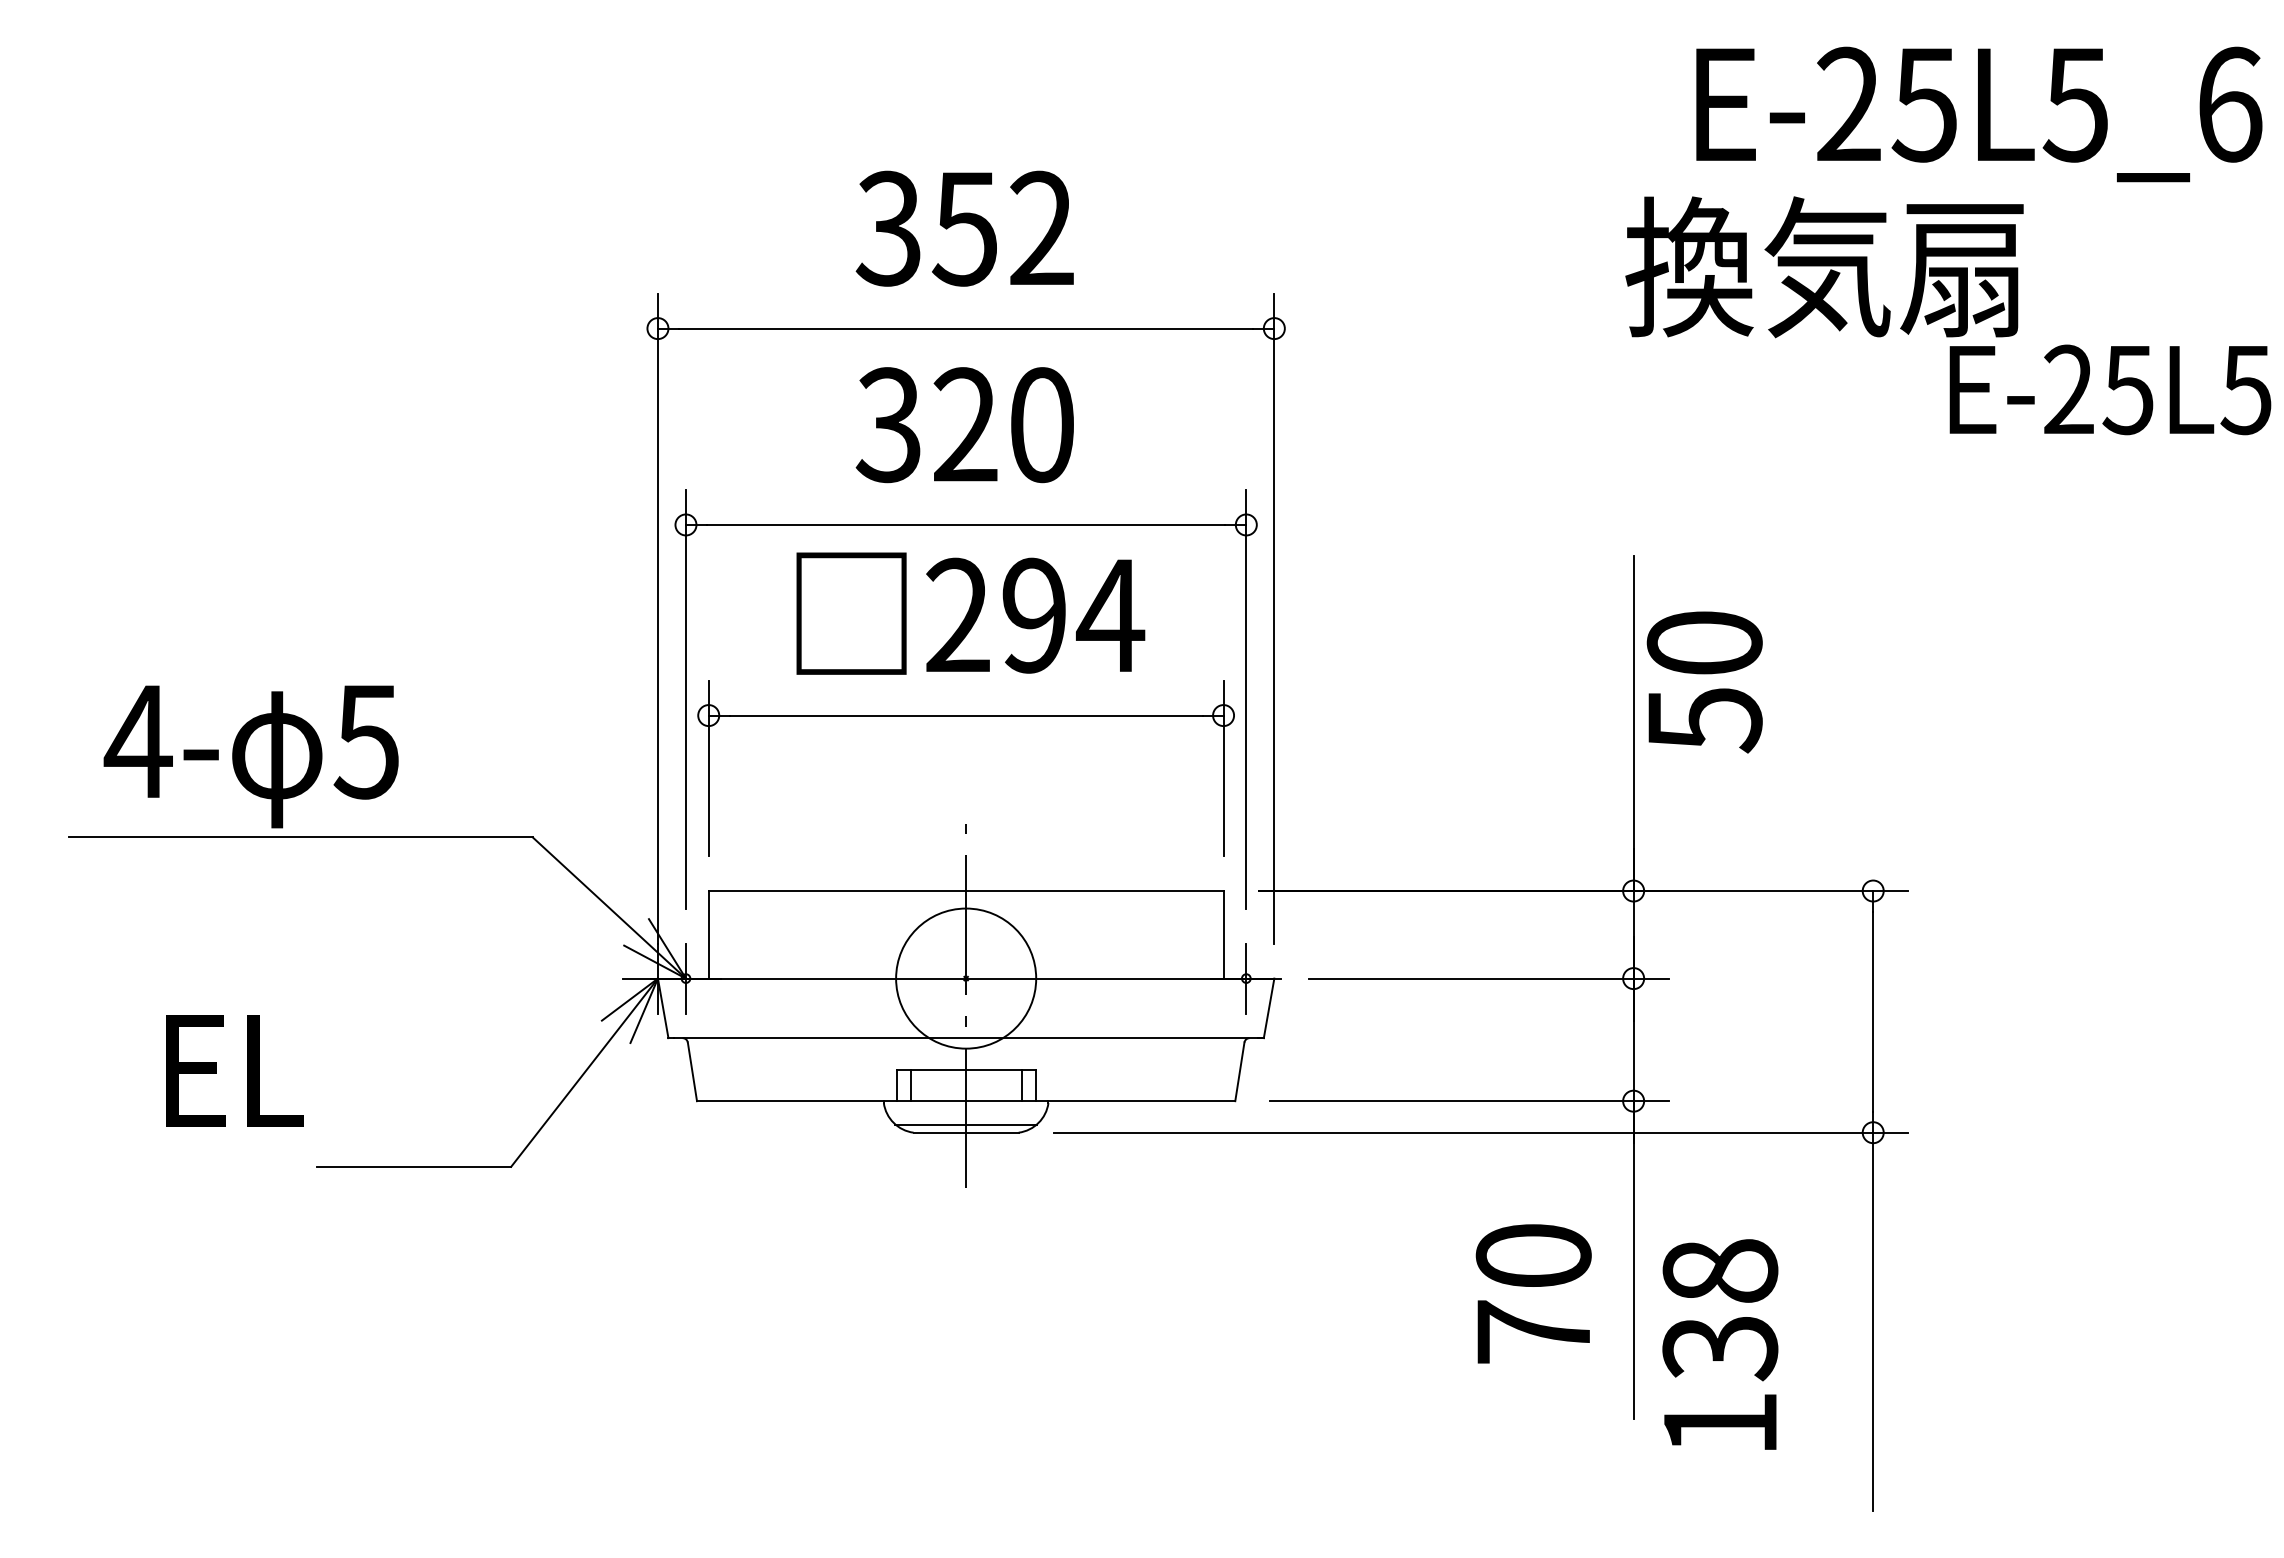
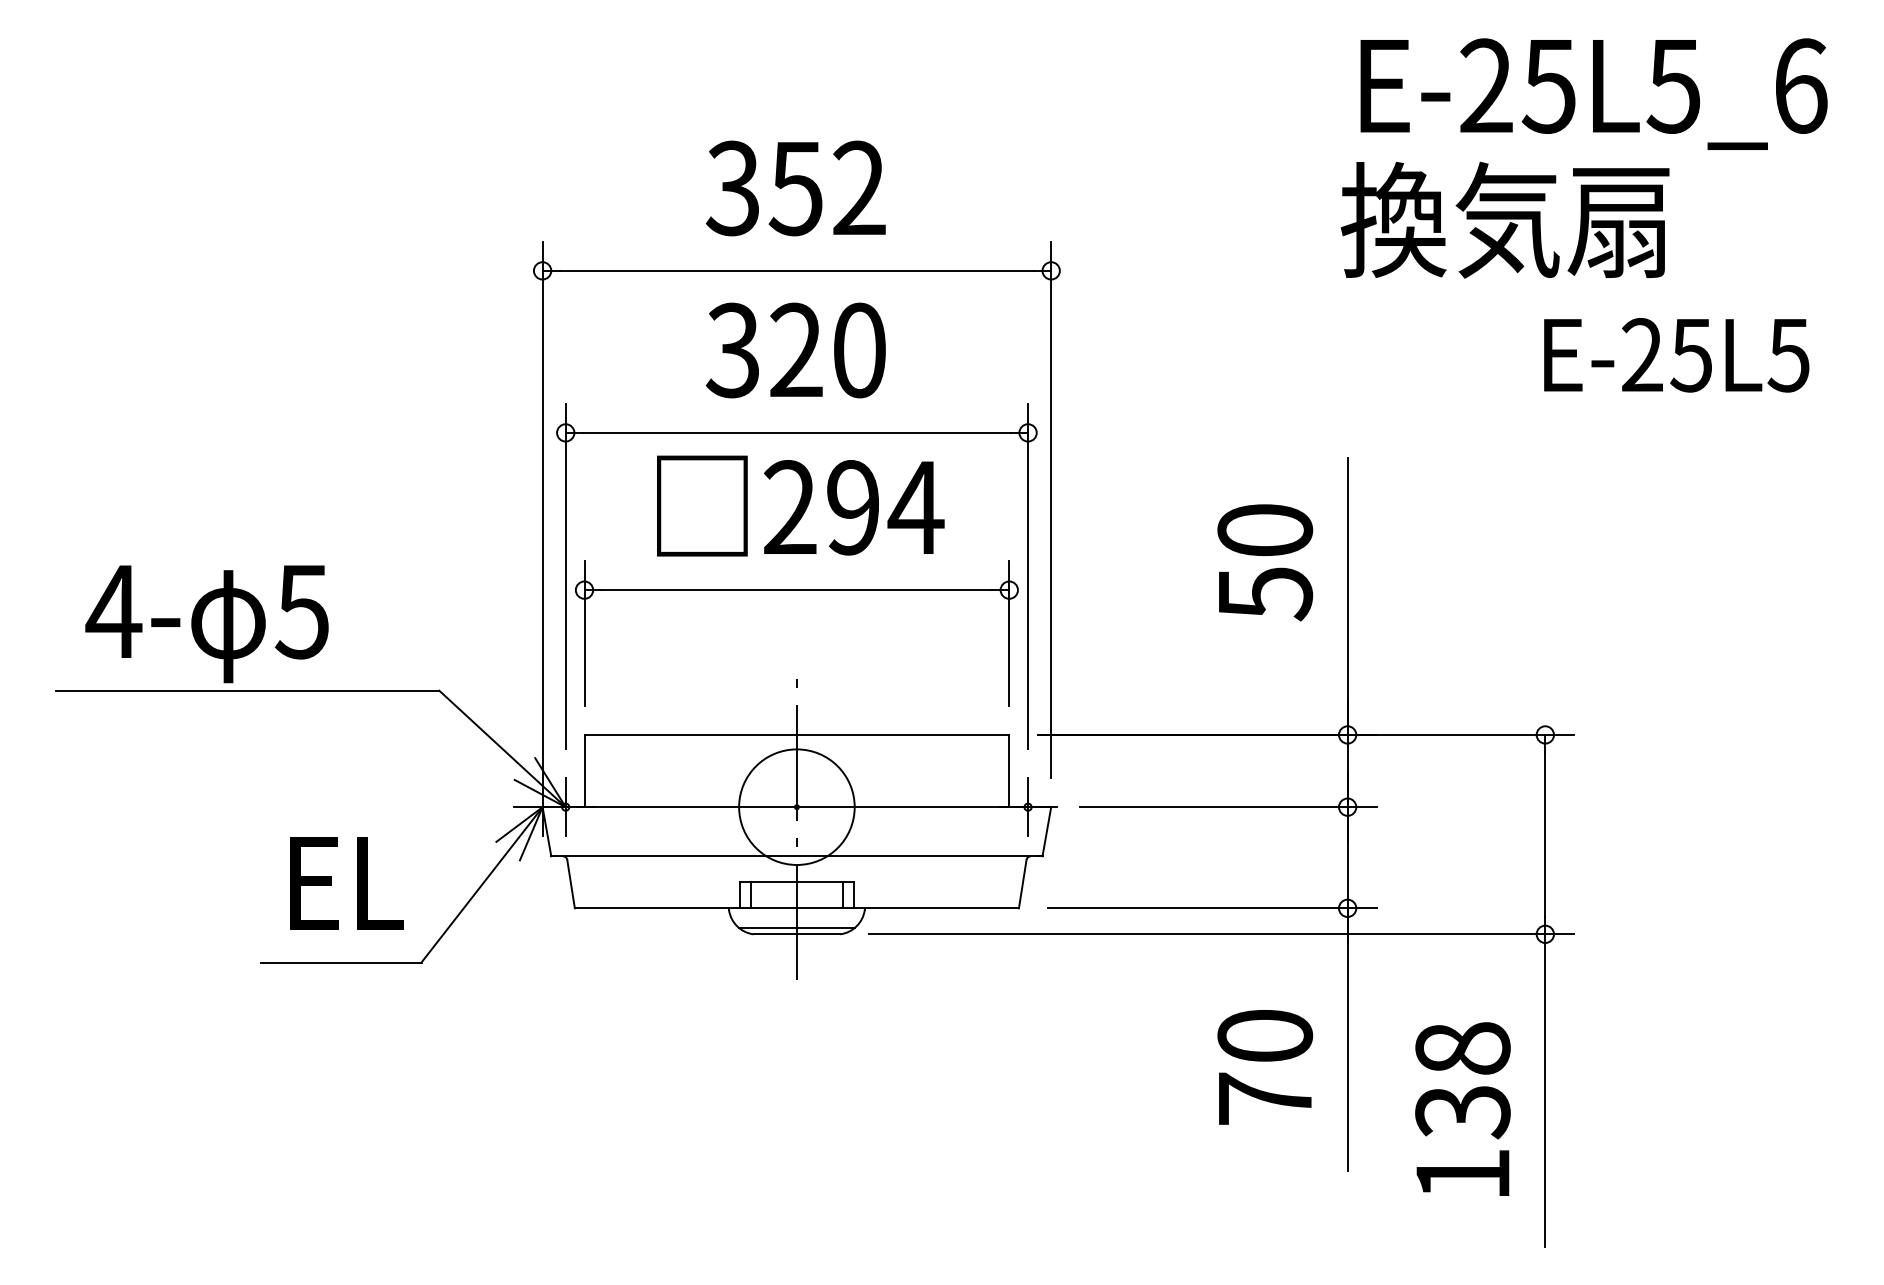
text: (1979, 114) -> (1594, 94), moved
text: (2110, 389) -> (1676, 354), moved
text: (1704, 682) -> (1265, 562), moved
text: (234, 1070) -> (346, 883), moved
text: (1720, 1344) -> (1463, 1109), moved

